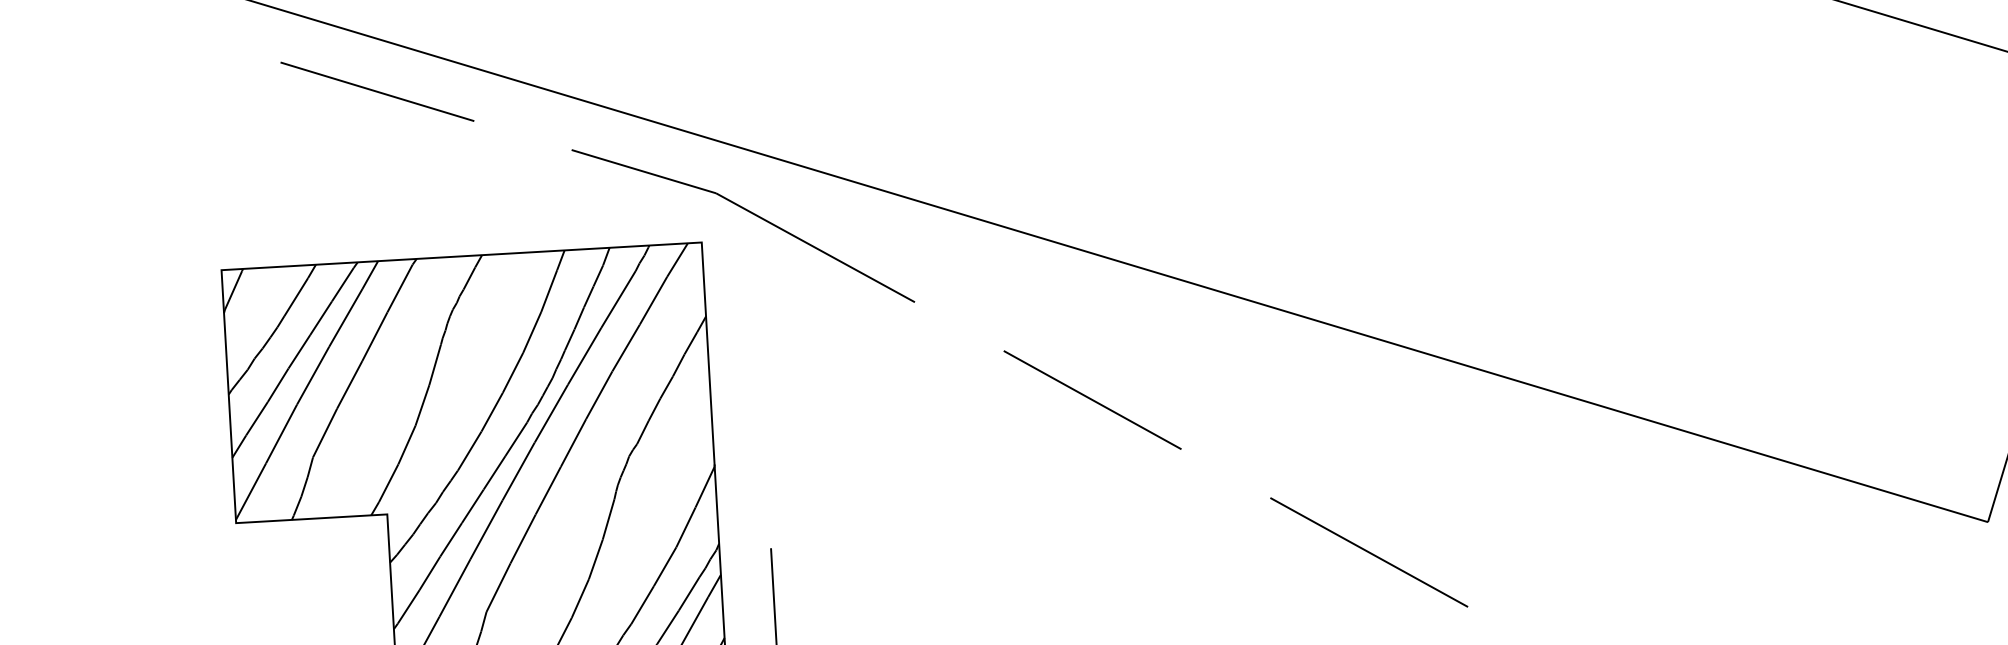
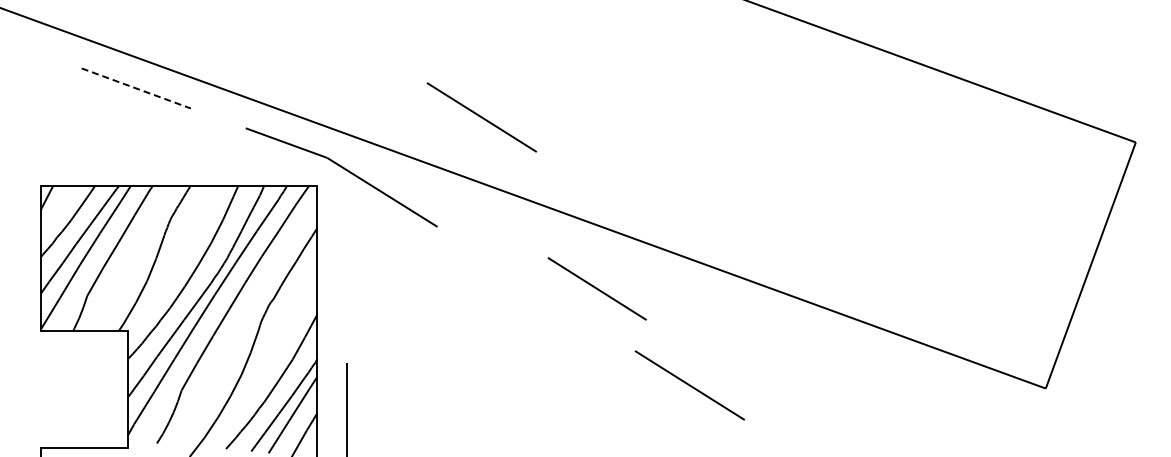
line: (377, 91) -> (136, 88), solid -> dashed
line: (980, 107) -> (481, 117), added
line: (1091, 399) -> (596, 288), moved

